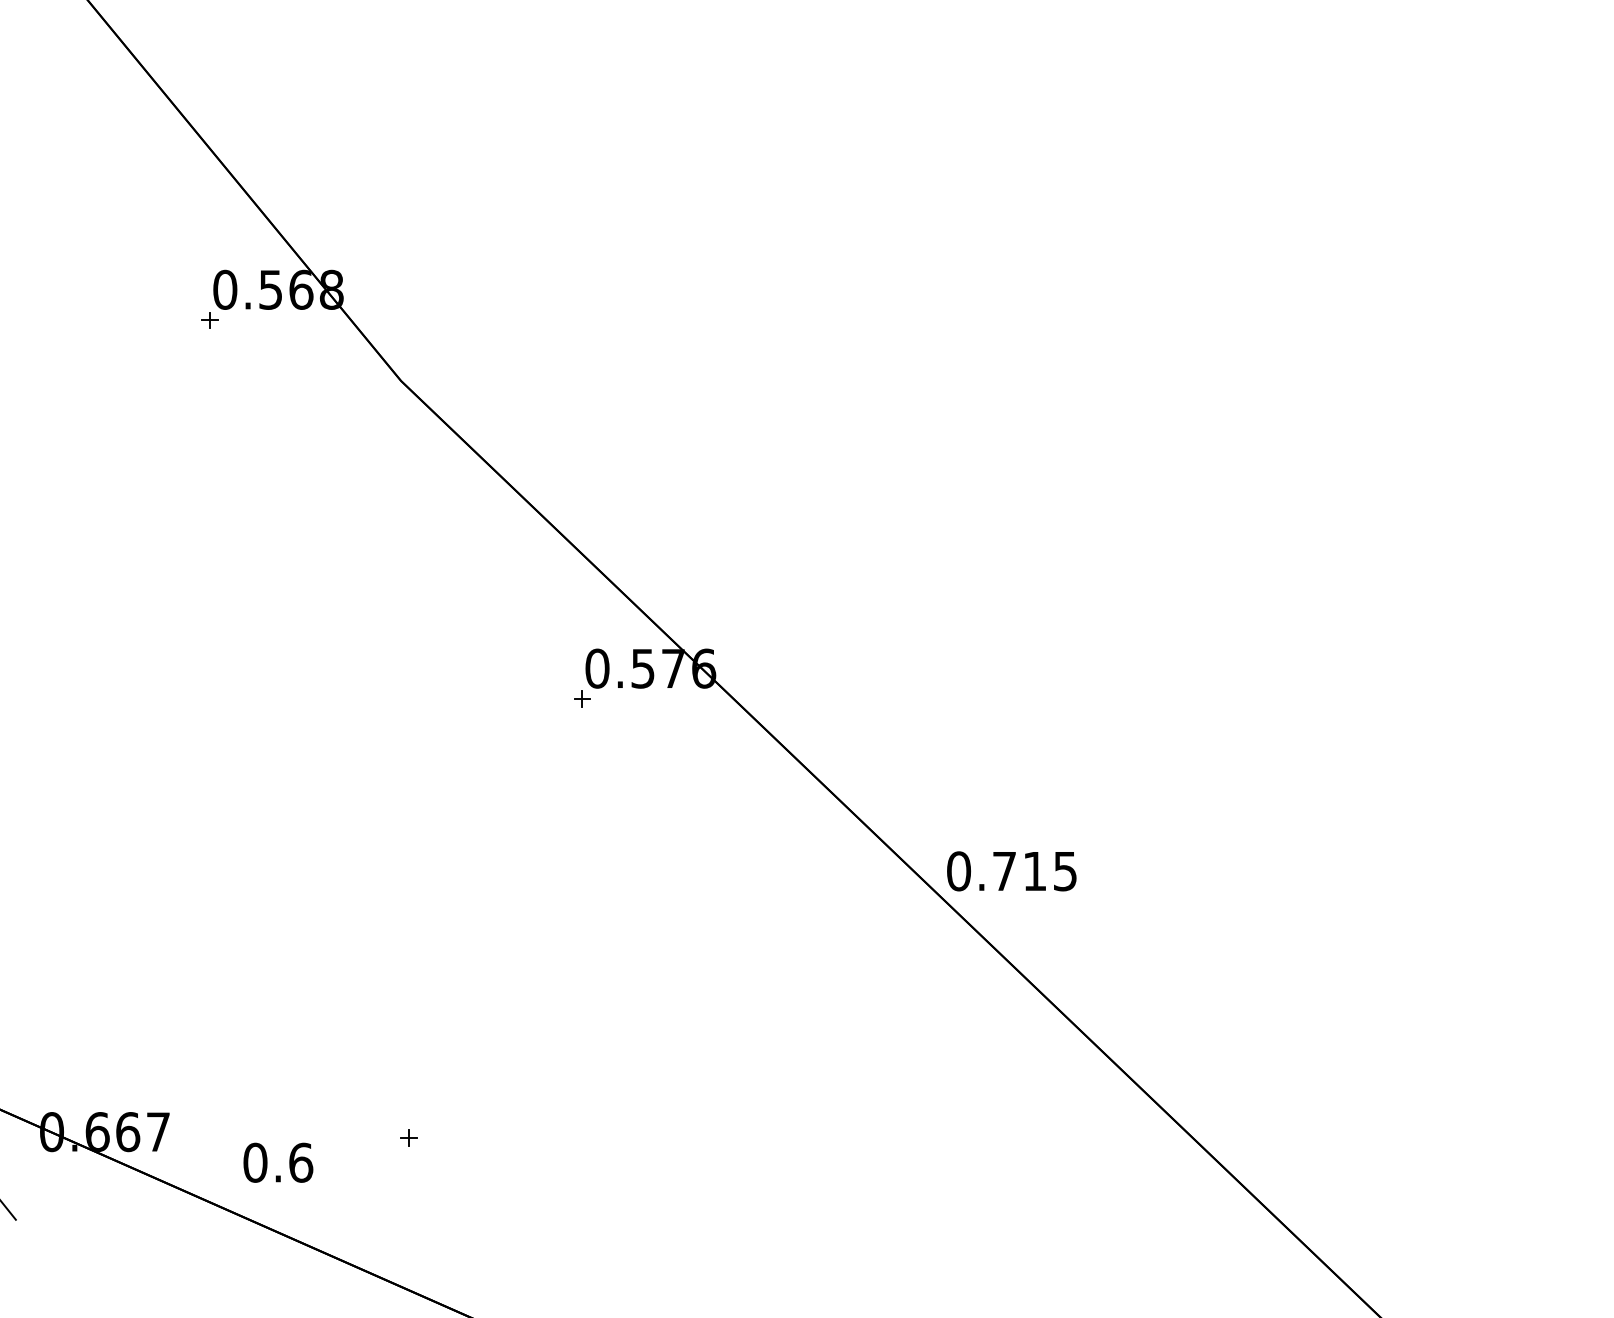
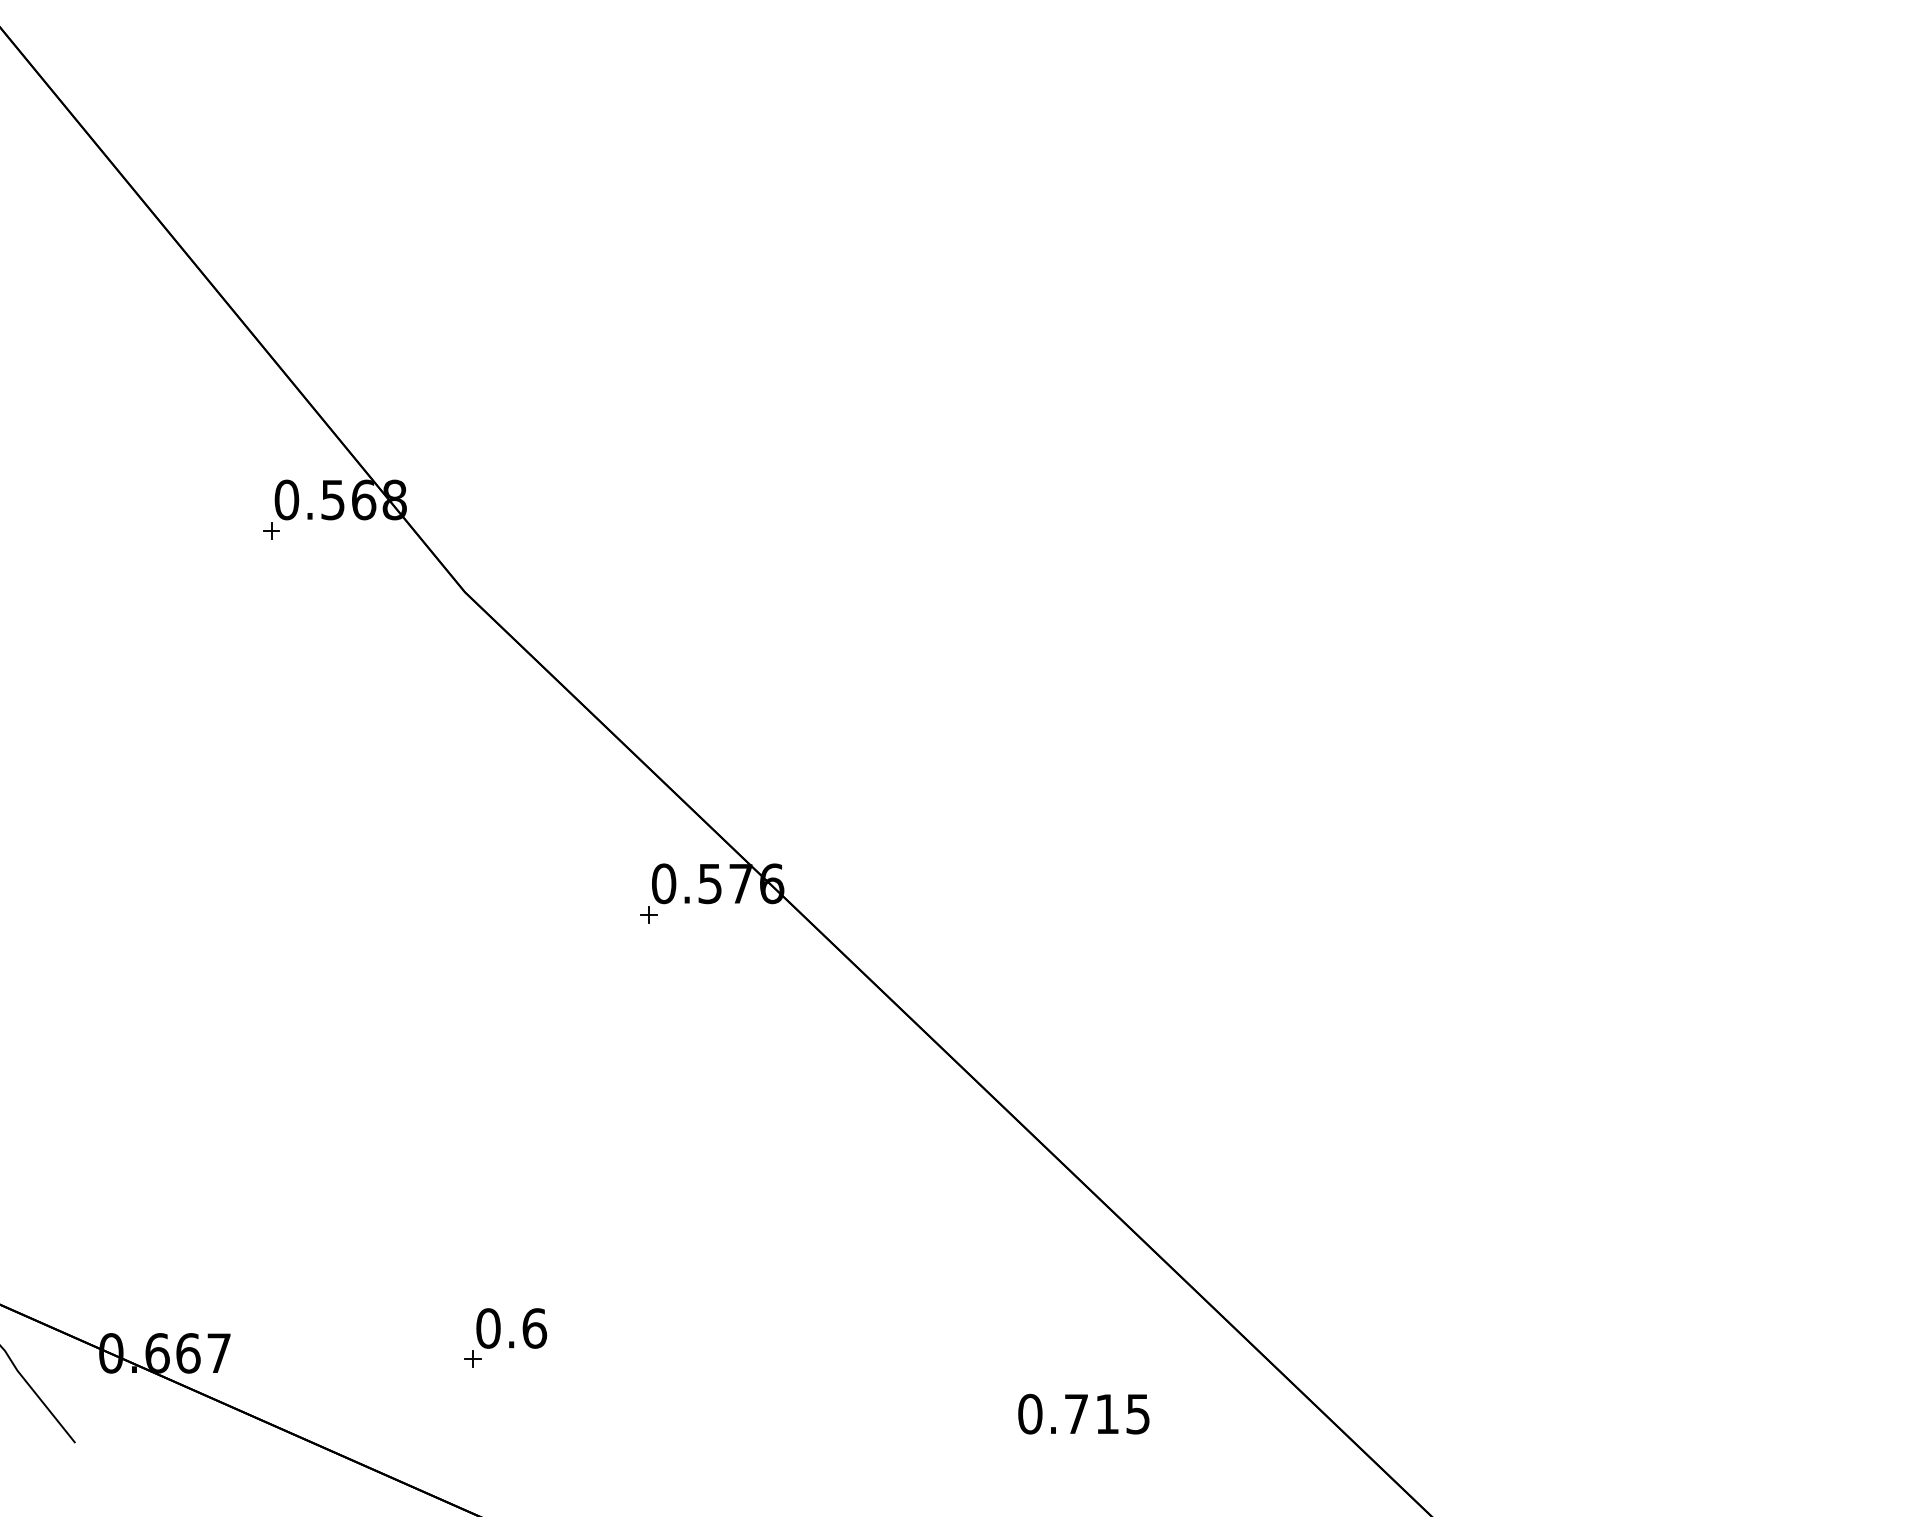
text: (1011, 870) -> (1083, 1413), moved
text: (278, 1162) -> (511, 1328), moved

